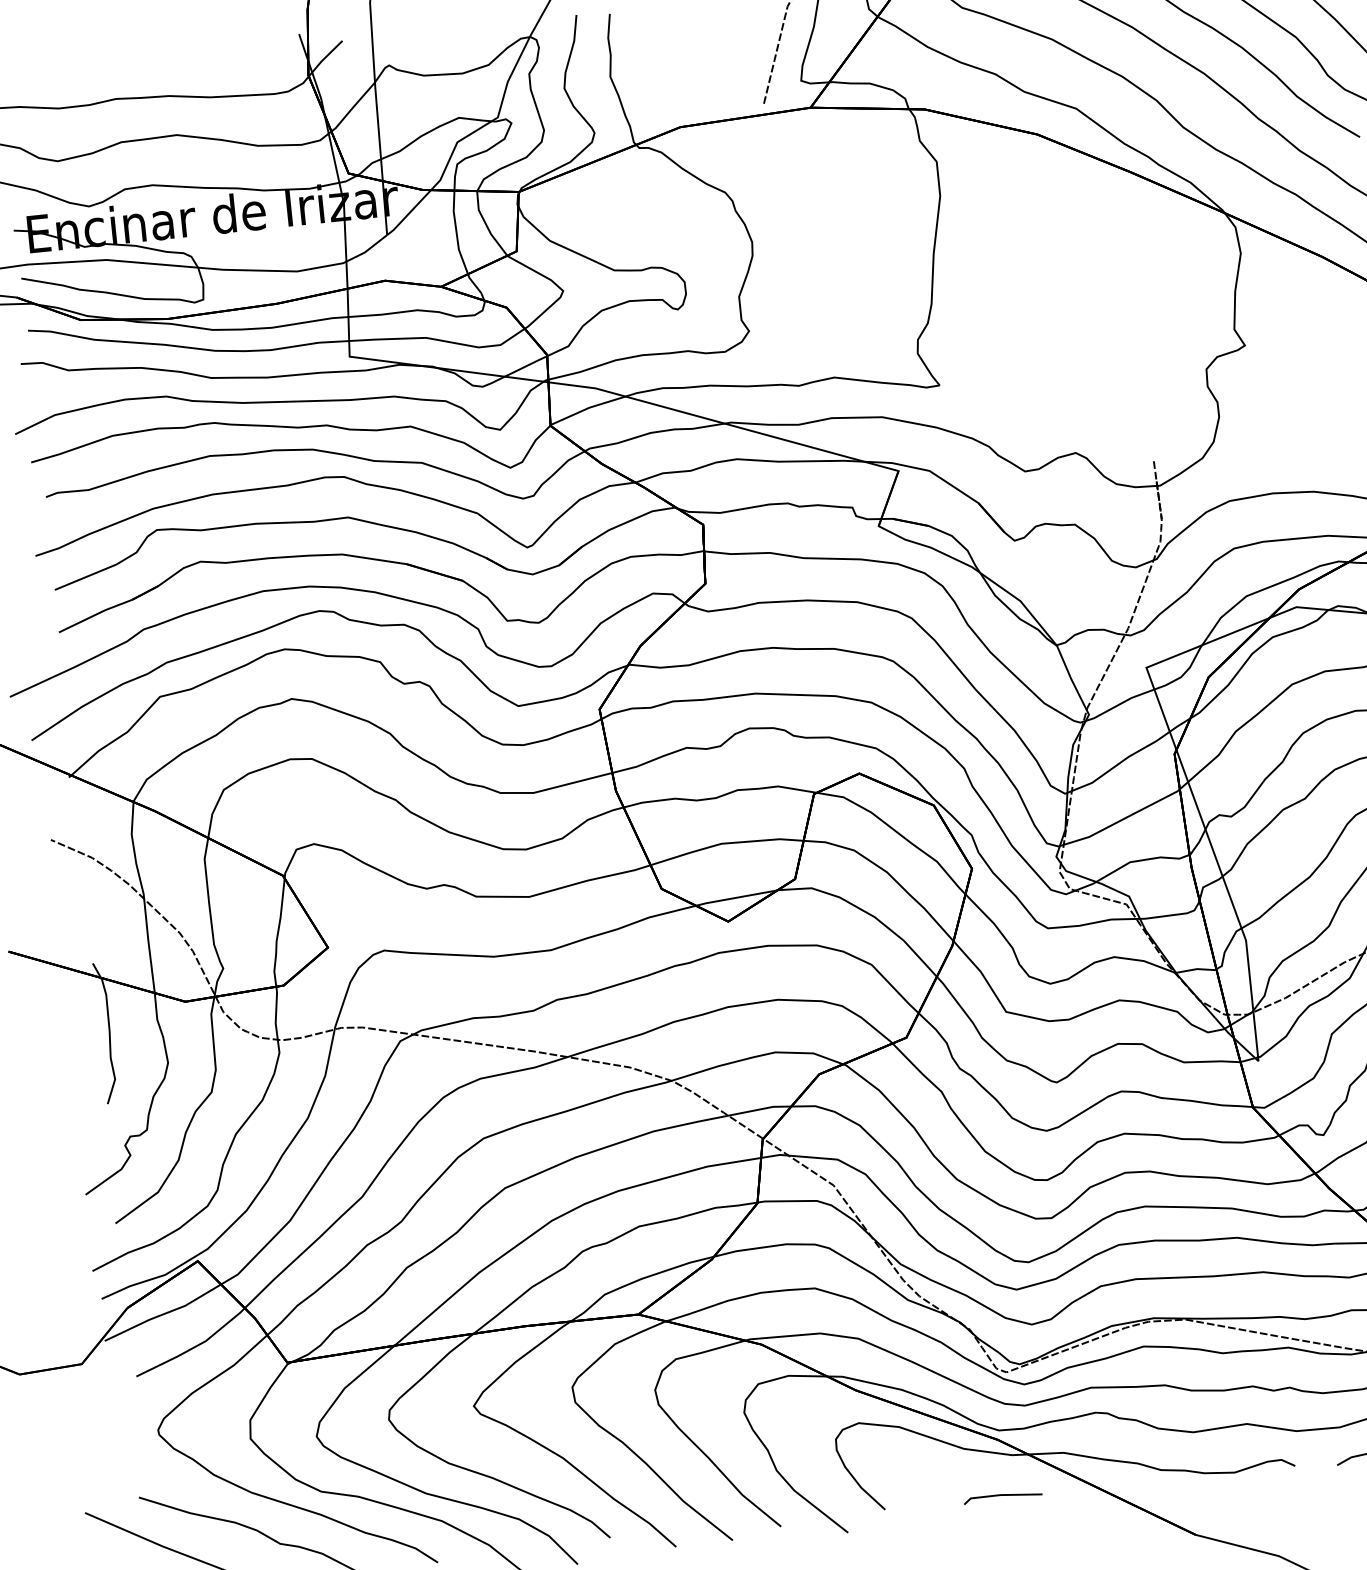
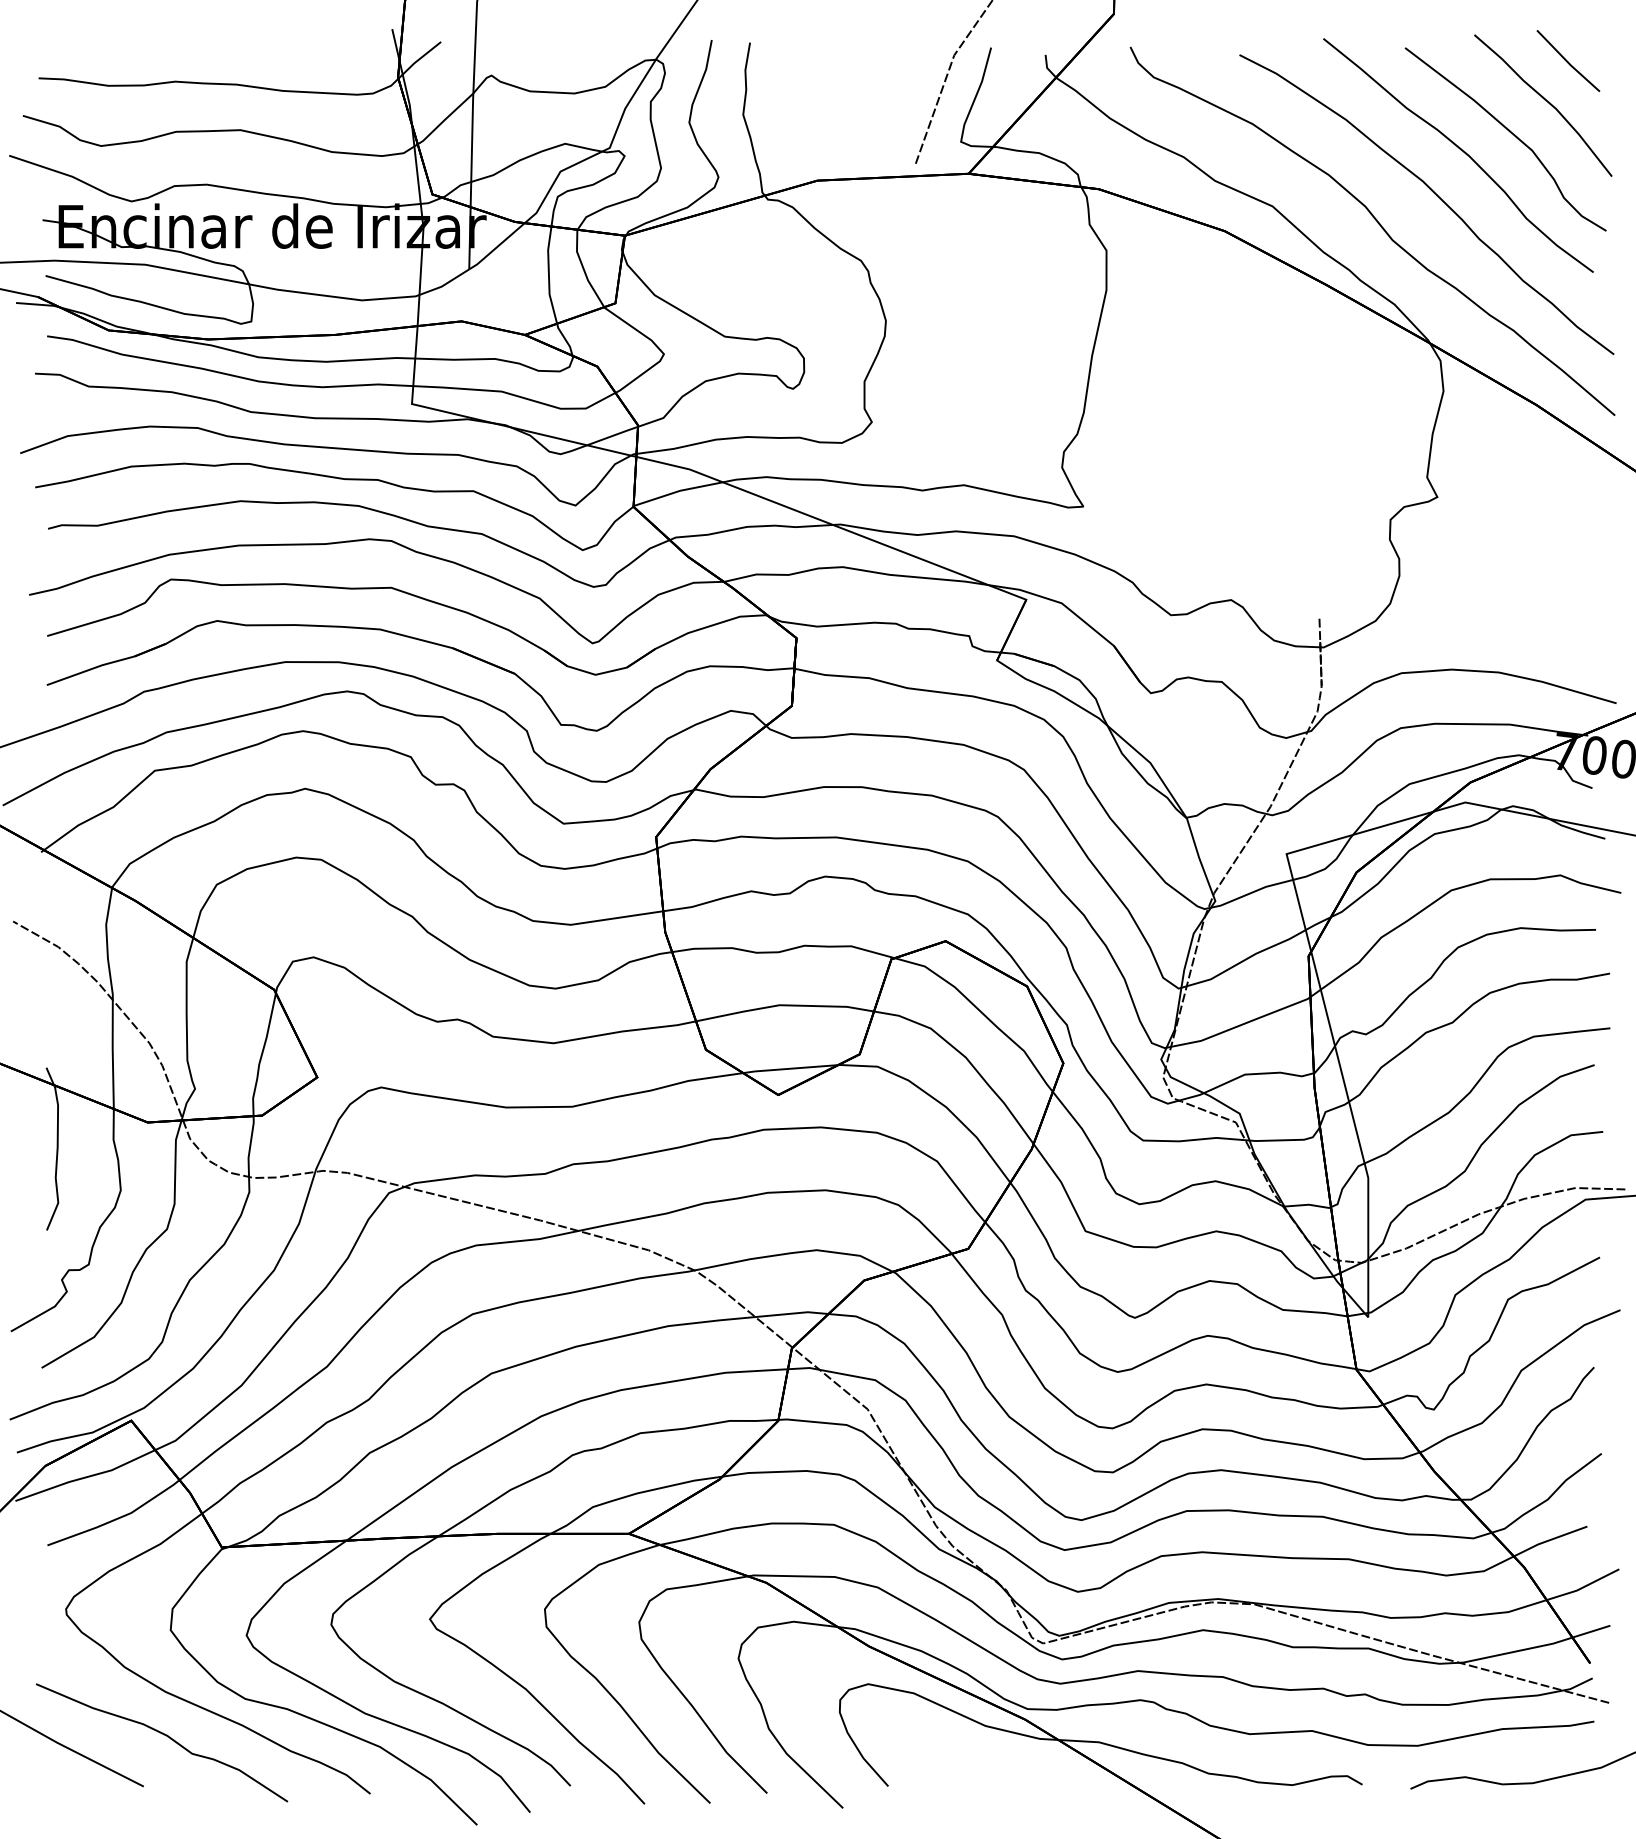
line: (1002, 1495) -> (1024, 1784), removed

